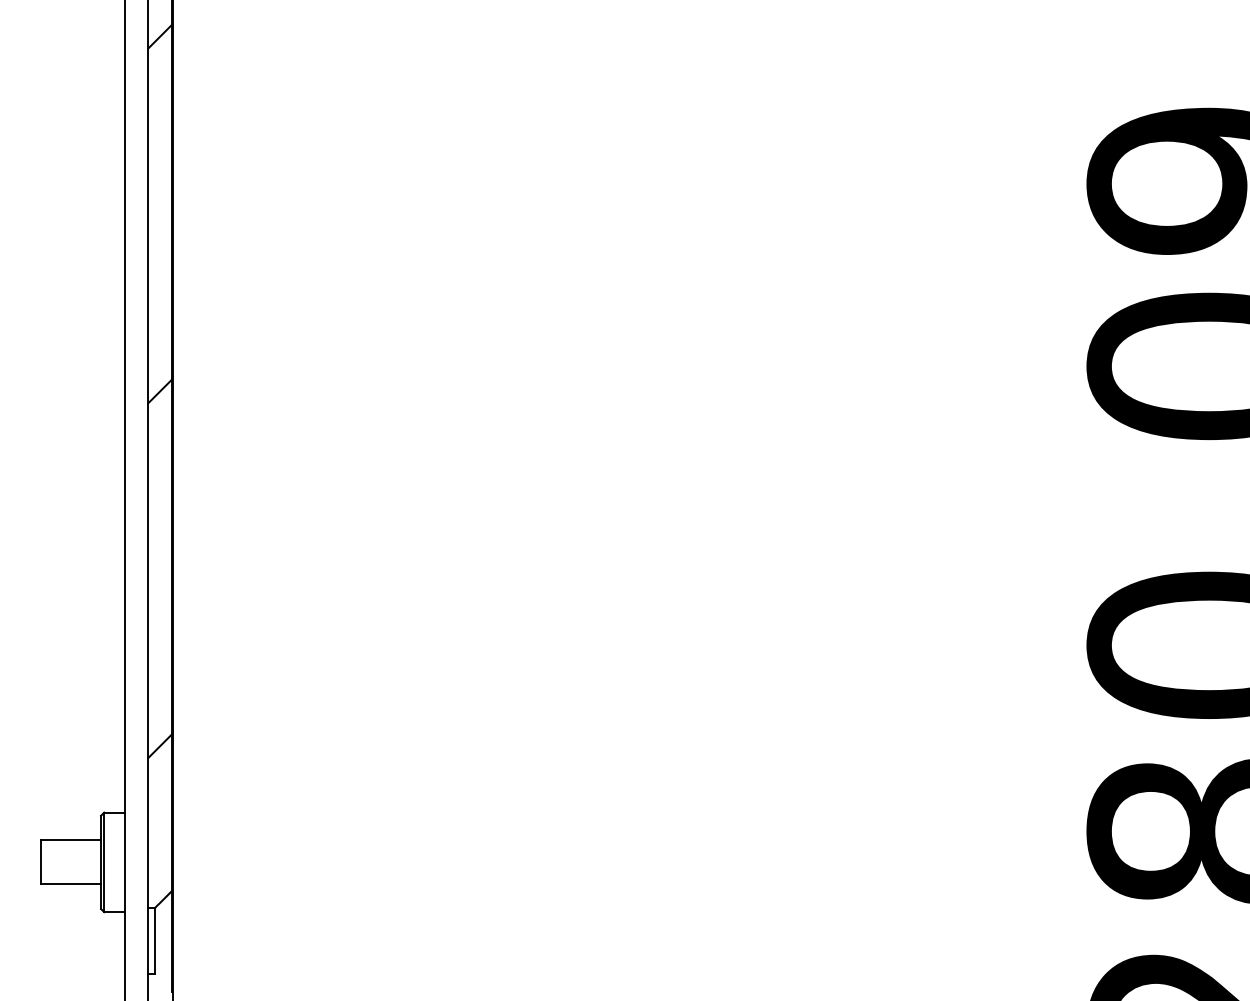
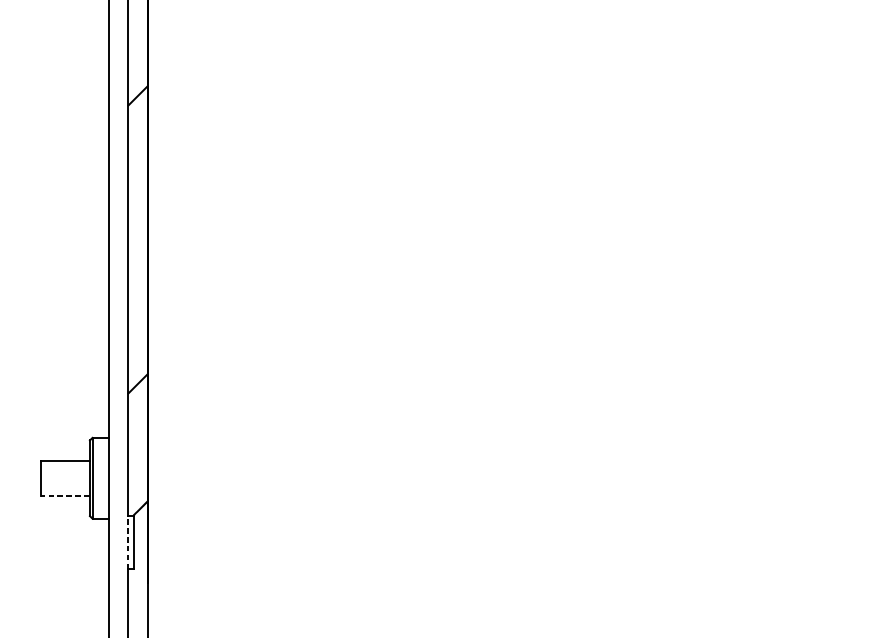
line: (70, 884) -> (65, 496), solid -> dashed
line: (148, 940) -> (128, 541), solid -> dashed

